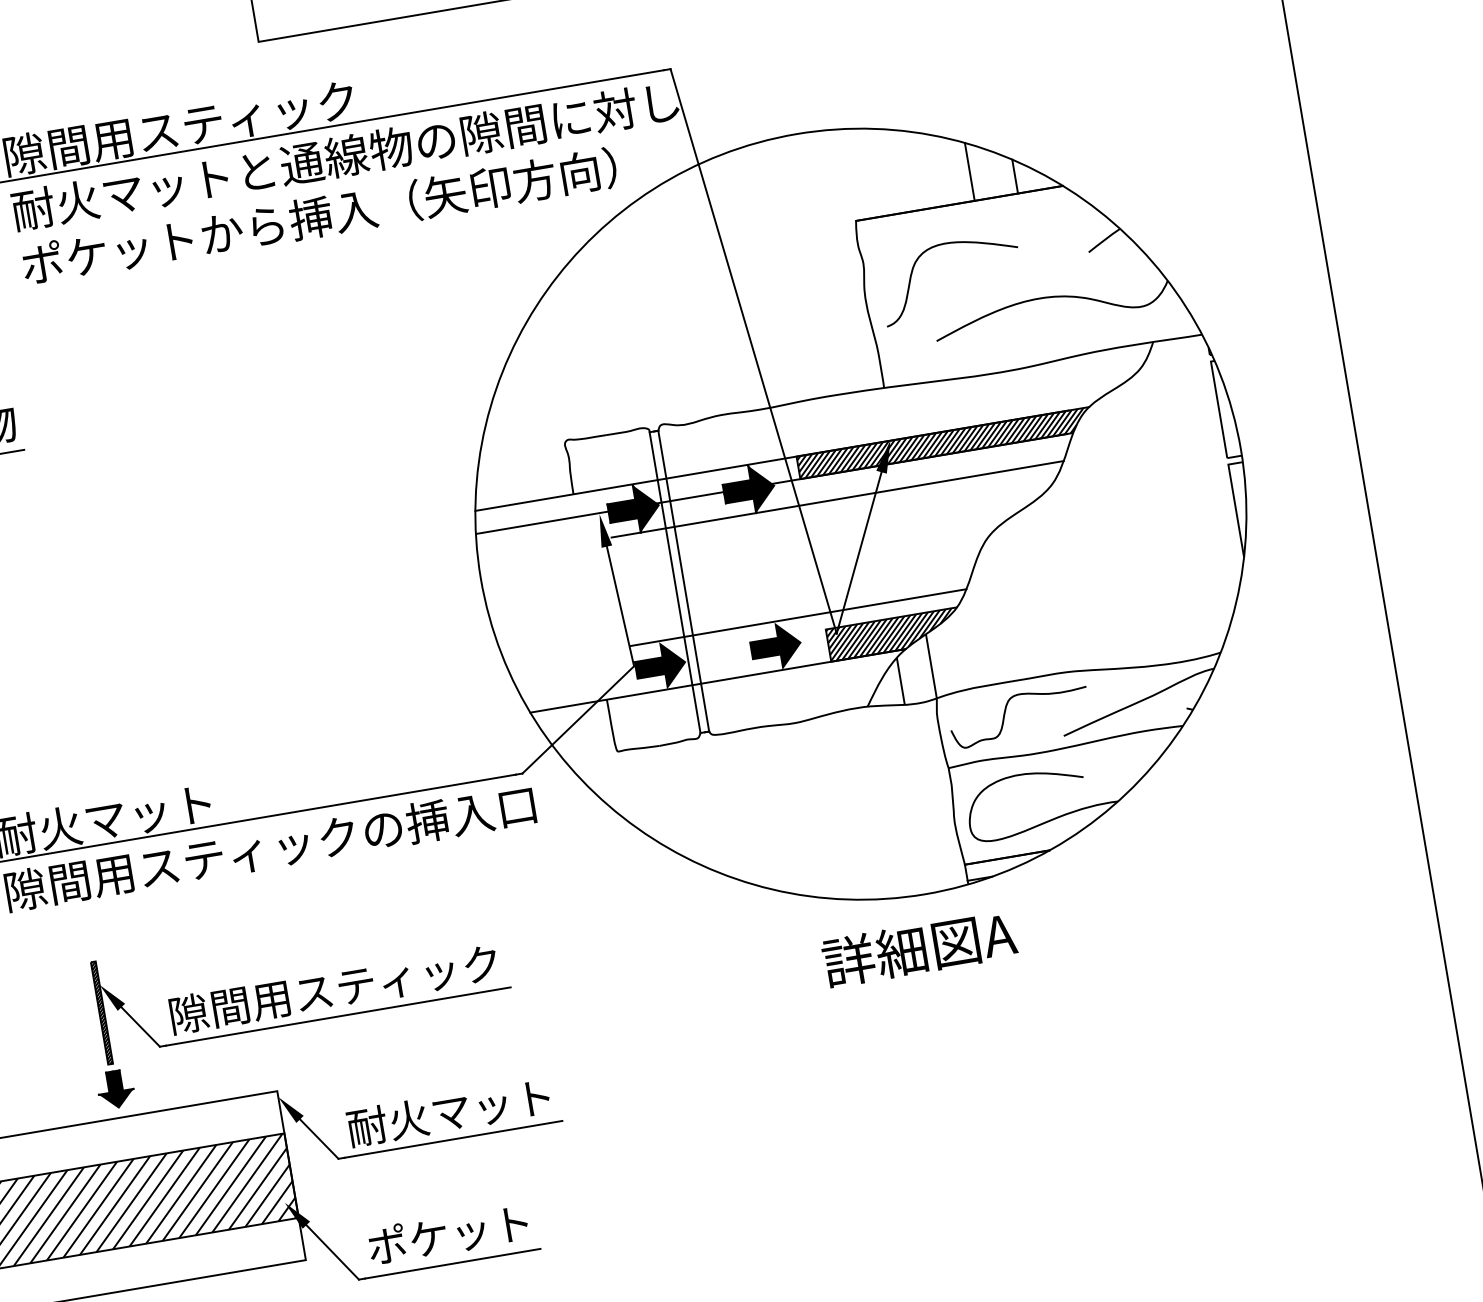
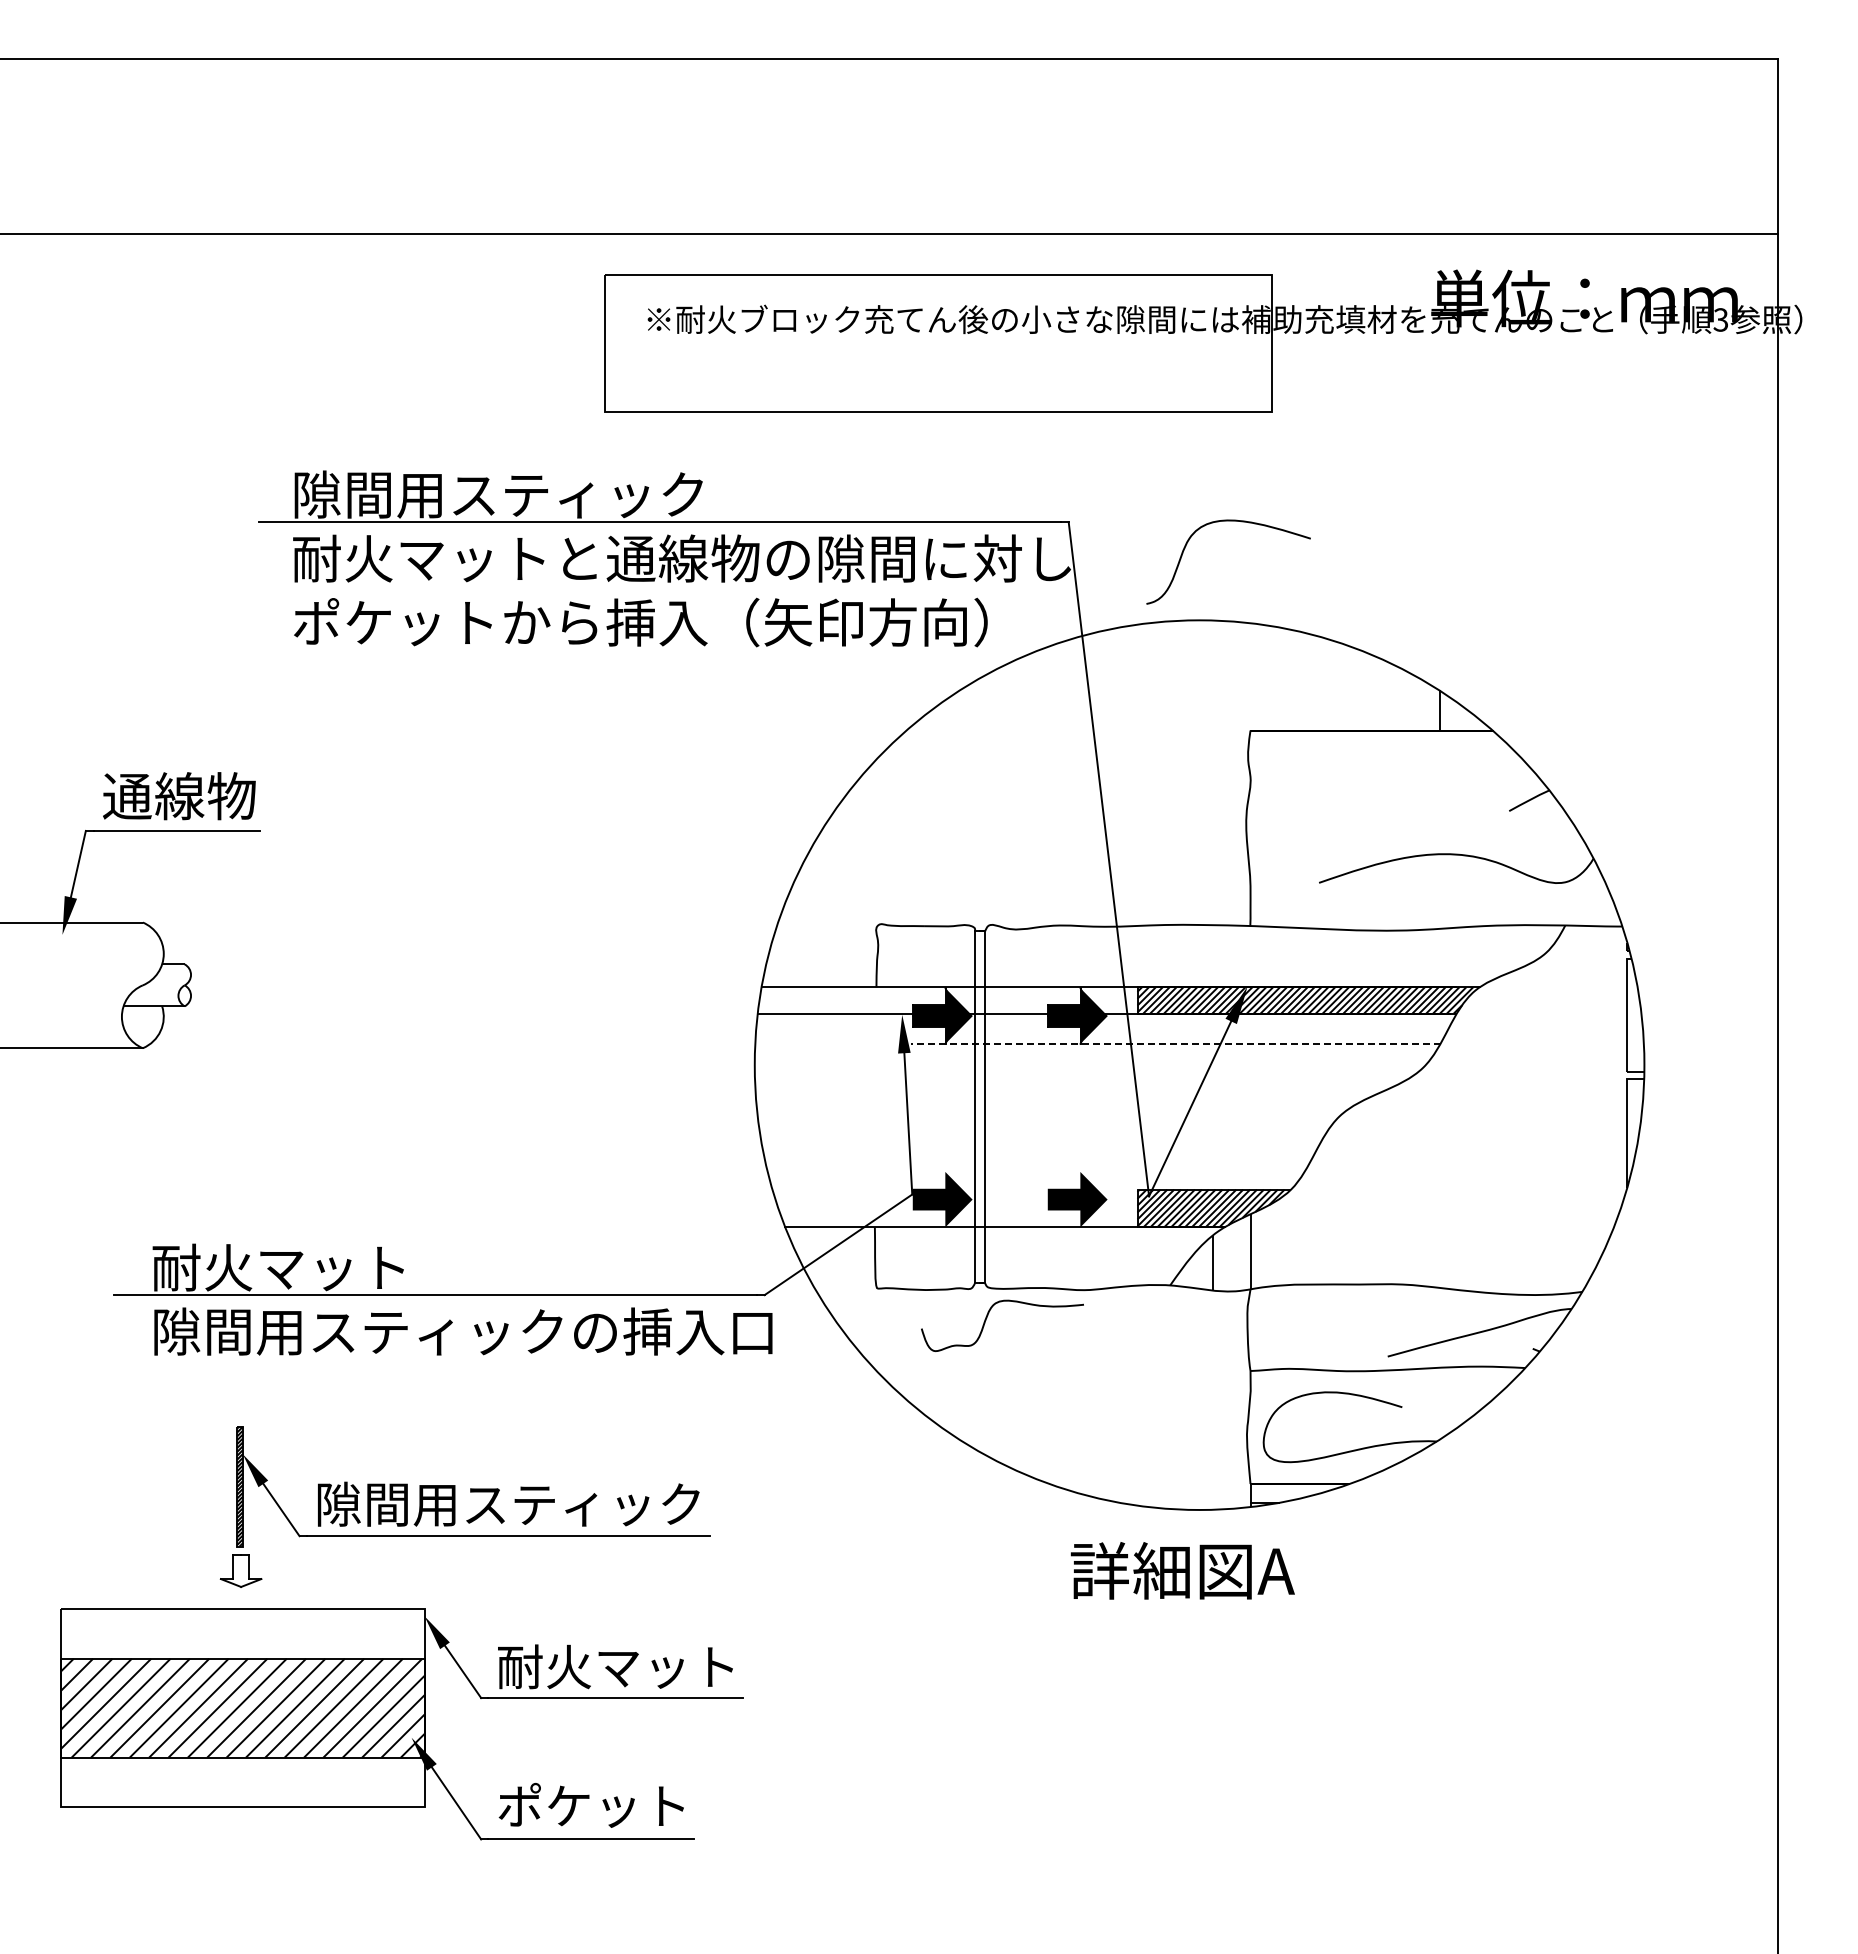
line: (969, 171) -> (1389, 696), removed
curve: (945, 244) -> (1228, 521), moved
line: (838, 499) -> (1176, 1043), solid -> dashed
line: (798, 617) -> (1108, 1170), removed
curve: (1005, 712) -> (987, 1318), moved
fill: (115, 1089) -> (240, 1576), removed

